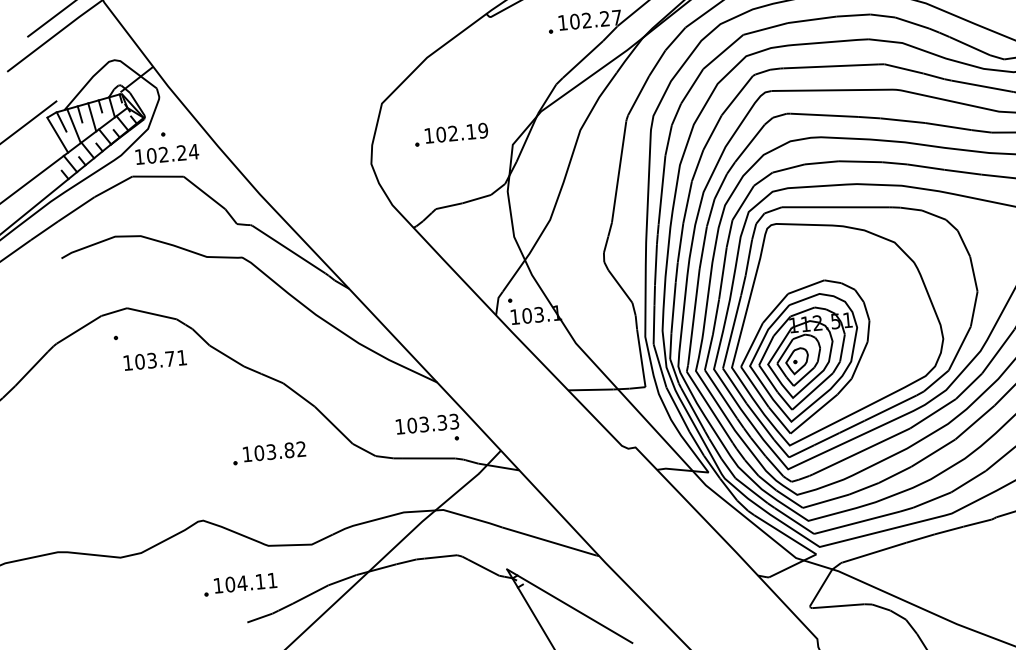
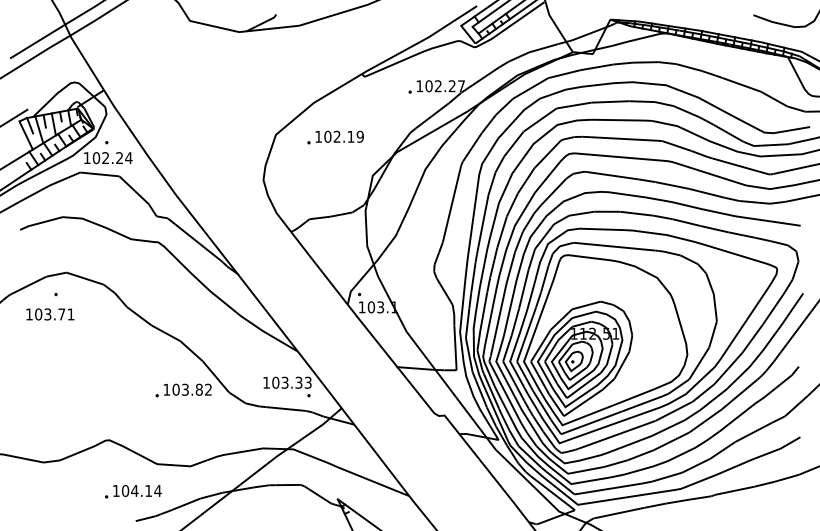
text: (451, 134) -> (335, 137), moved
text: (155, 360) -> (50, 314), moved
text: (268, 453) -> (183, 390), moved
text: (271, 580) -> (157, 490), 104.11 -> 104.14

